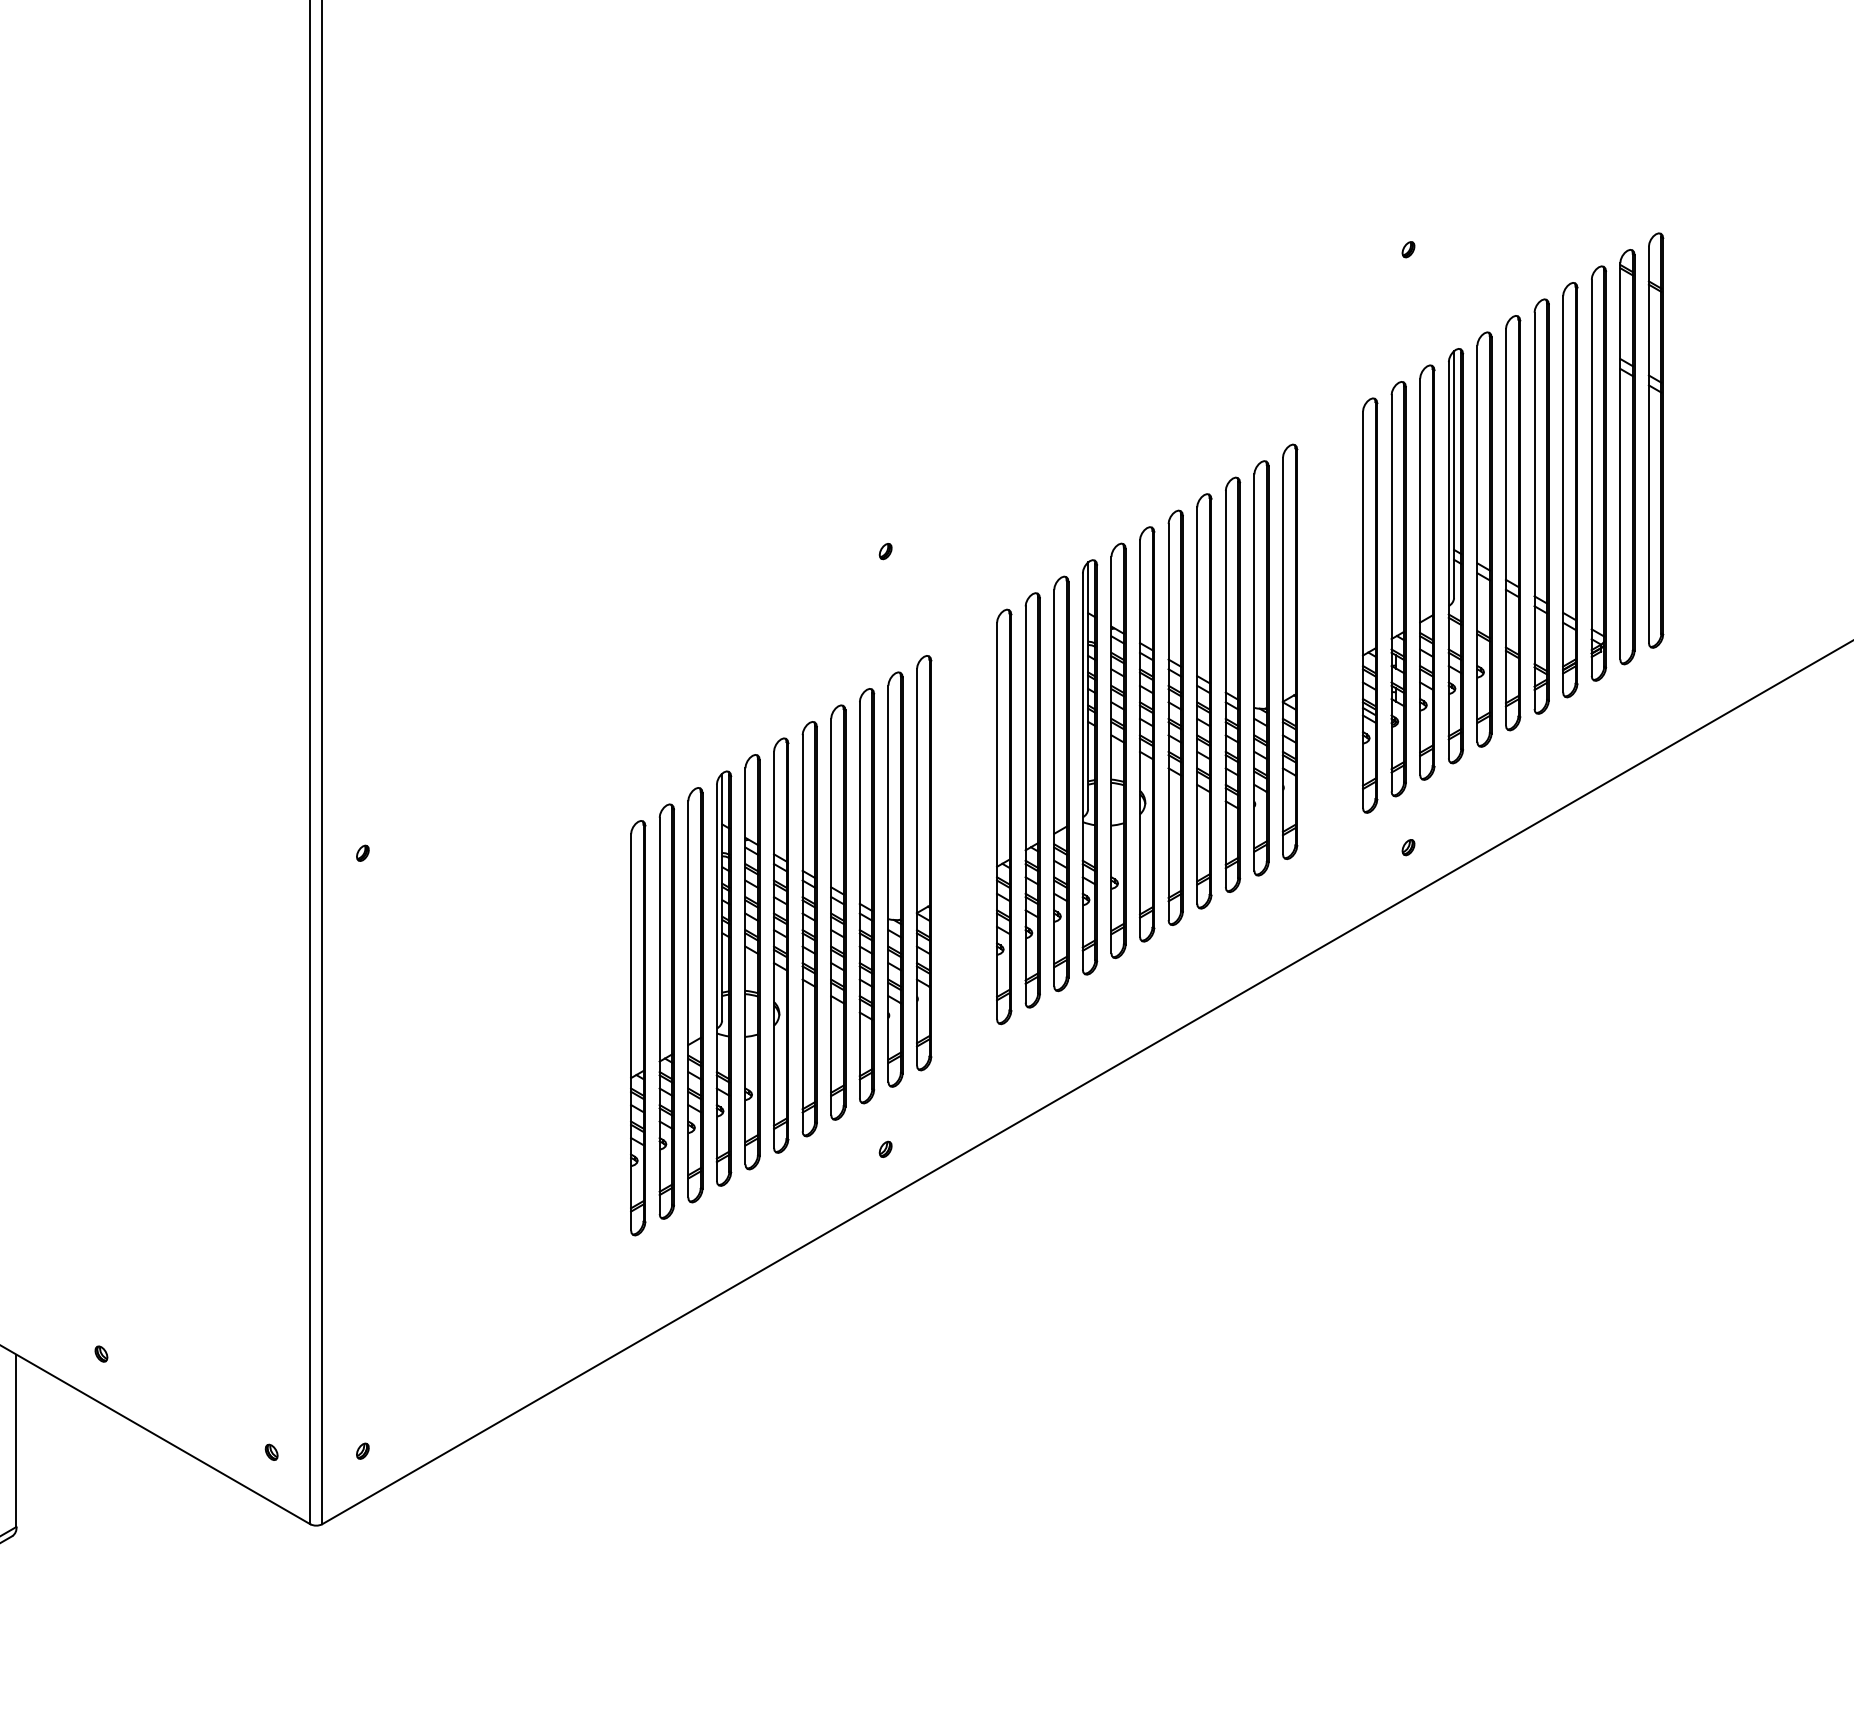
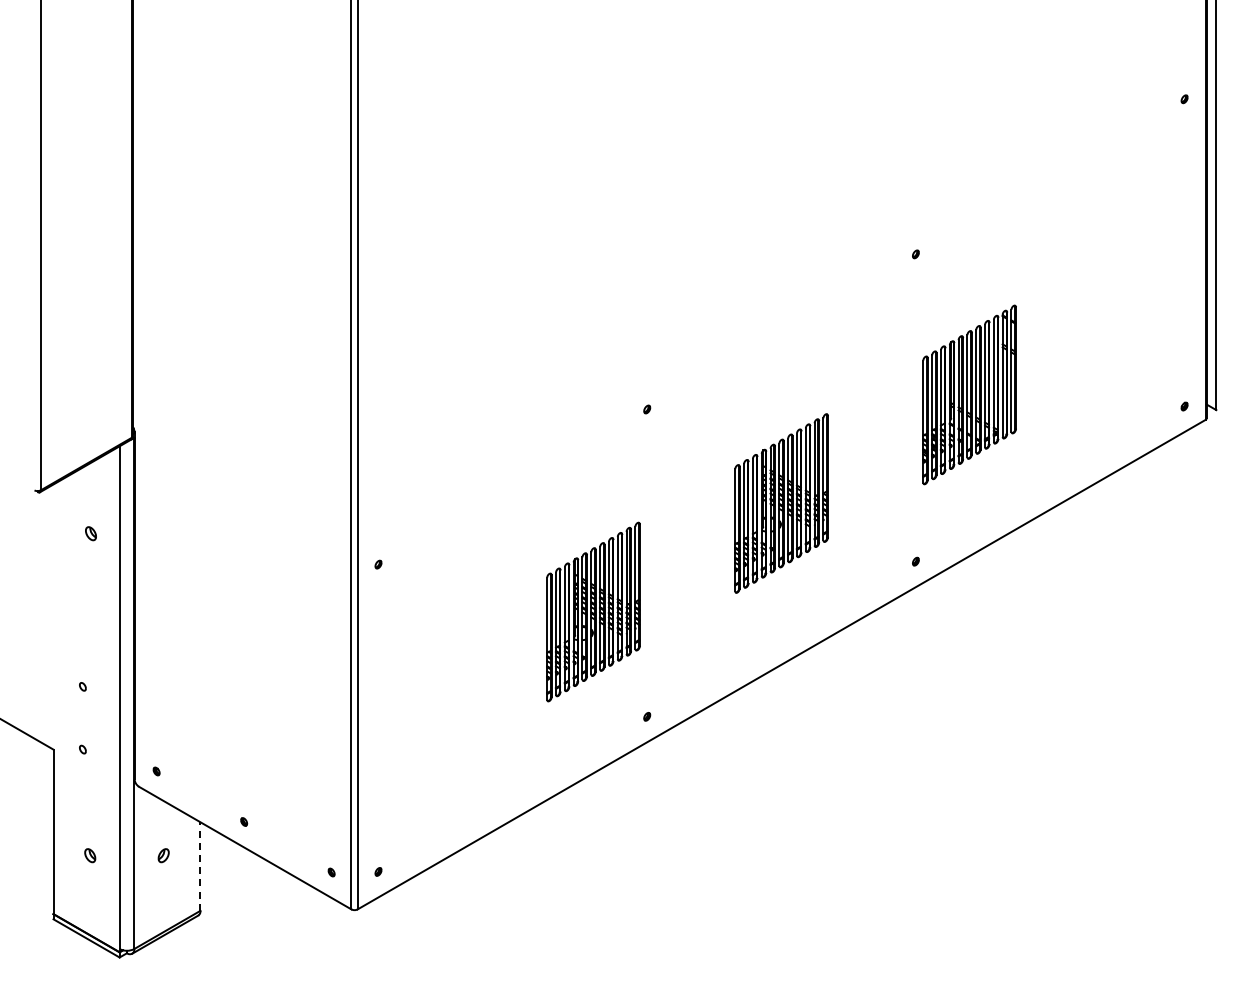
part: (1512, 522) -> (969, 394), size x0.6
part: (1146, 734) -> (781, 503), size x0.6
part: (781, 944) -> (593, 611), size x0.6
line: (16, 1440) -> (200, 866), solid -> dashed

